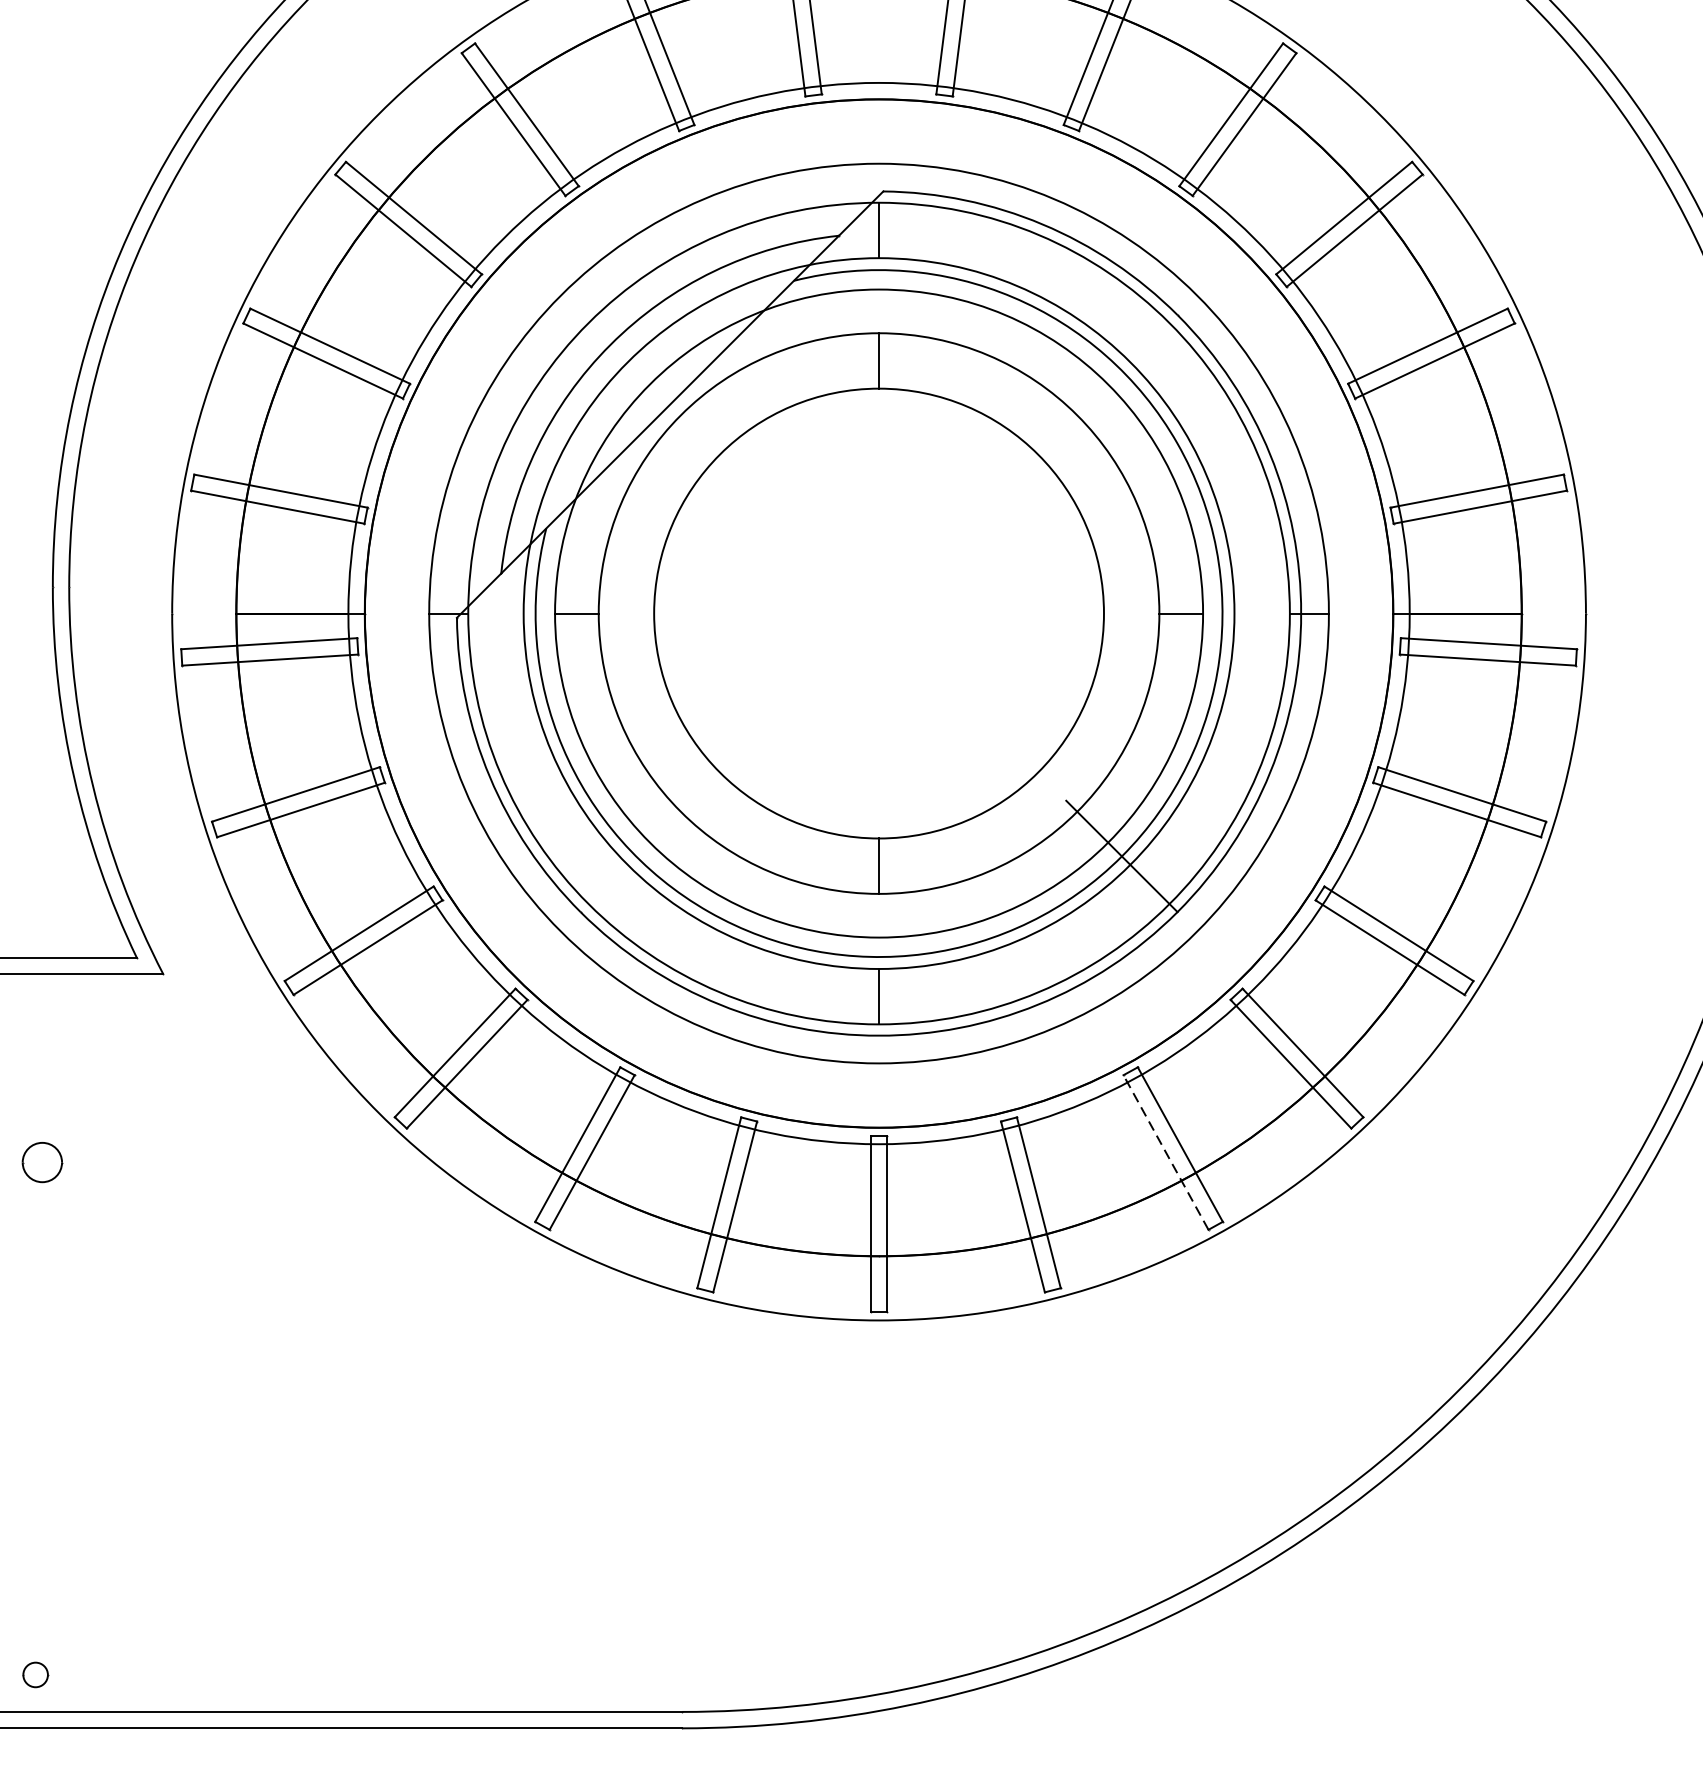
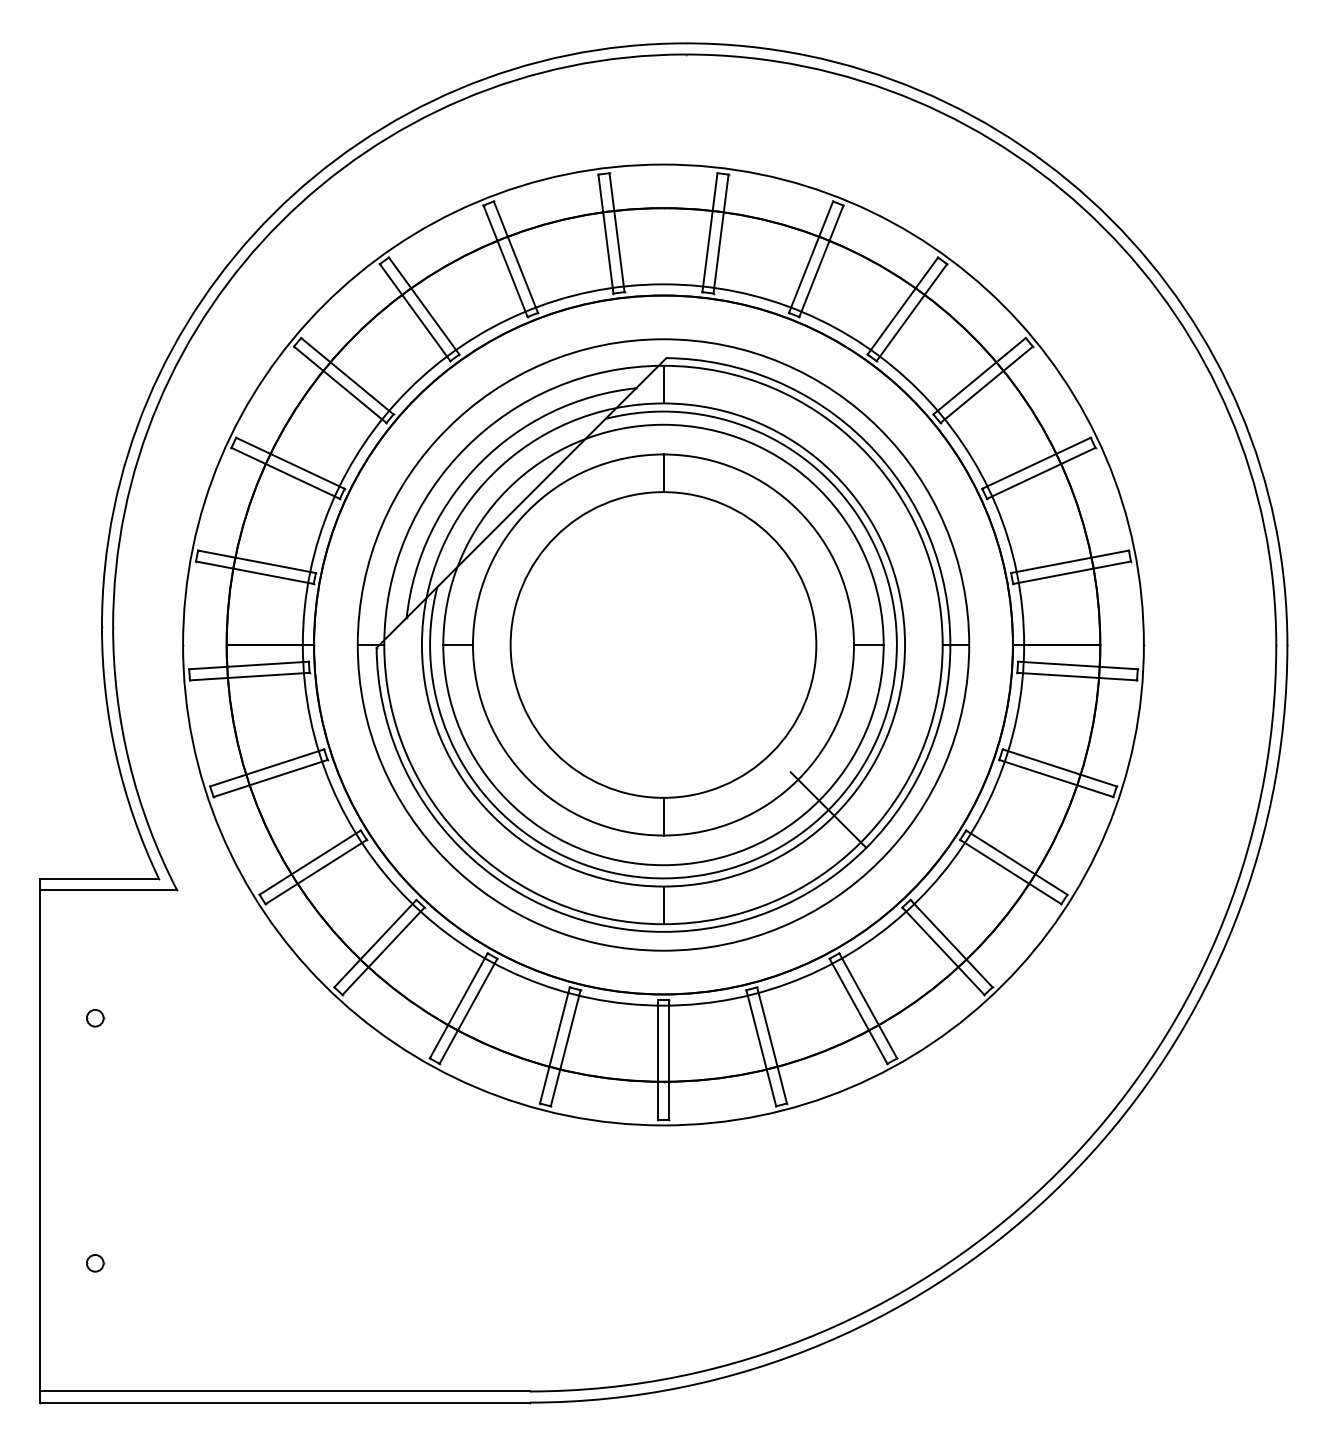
line: (1165, 1152) -> (858, 1011), dashed -> solid
part: (43, 1163) -> (95, 1018), size x0.62
part: (35, 1675) -> (95, 1263), moved

